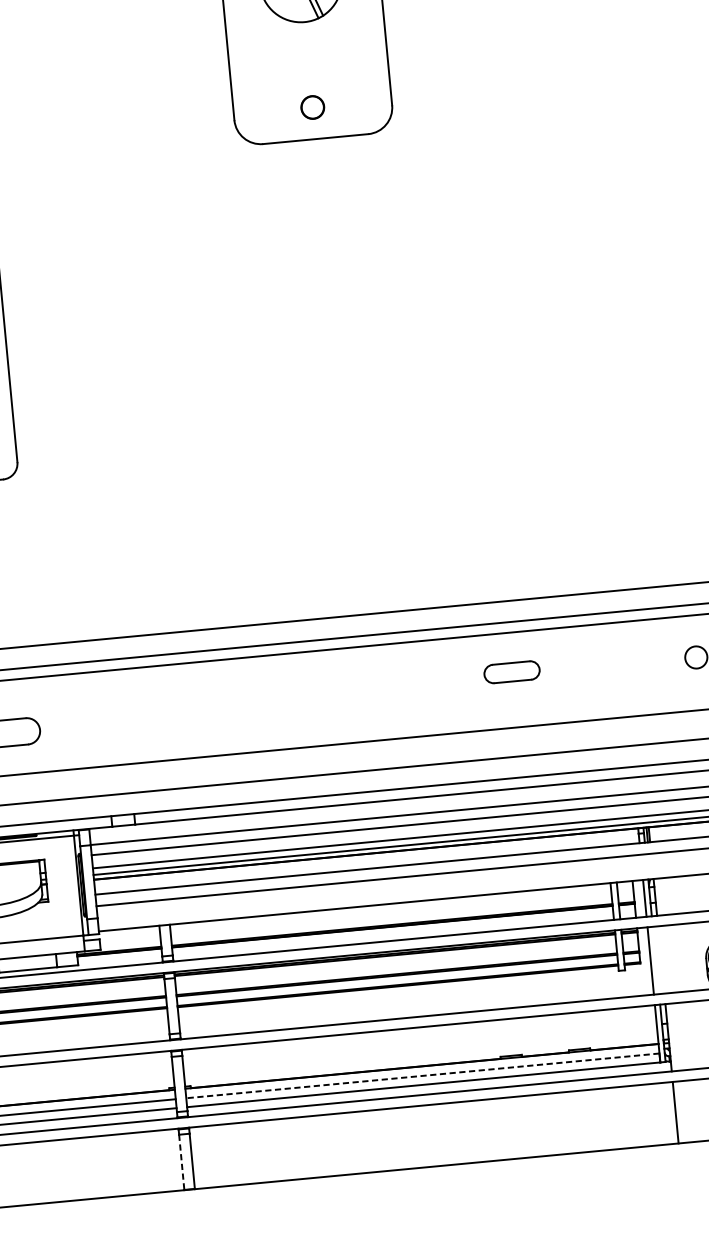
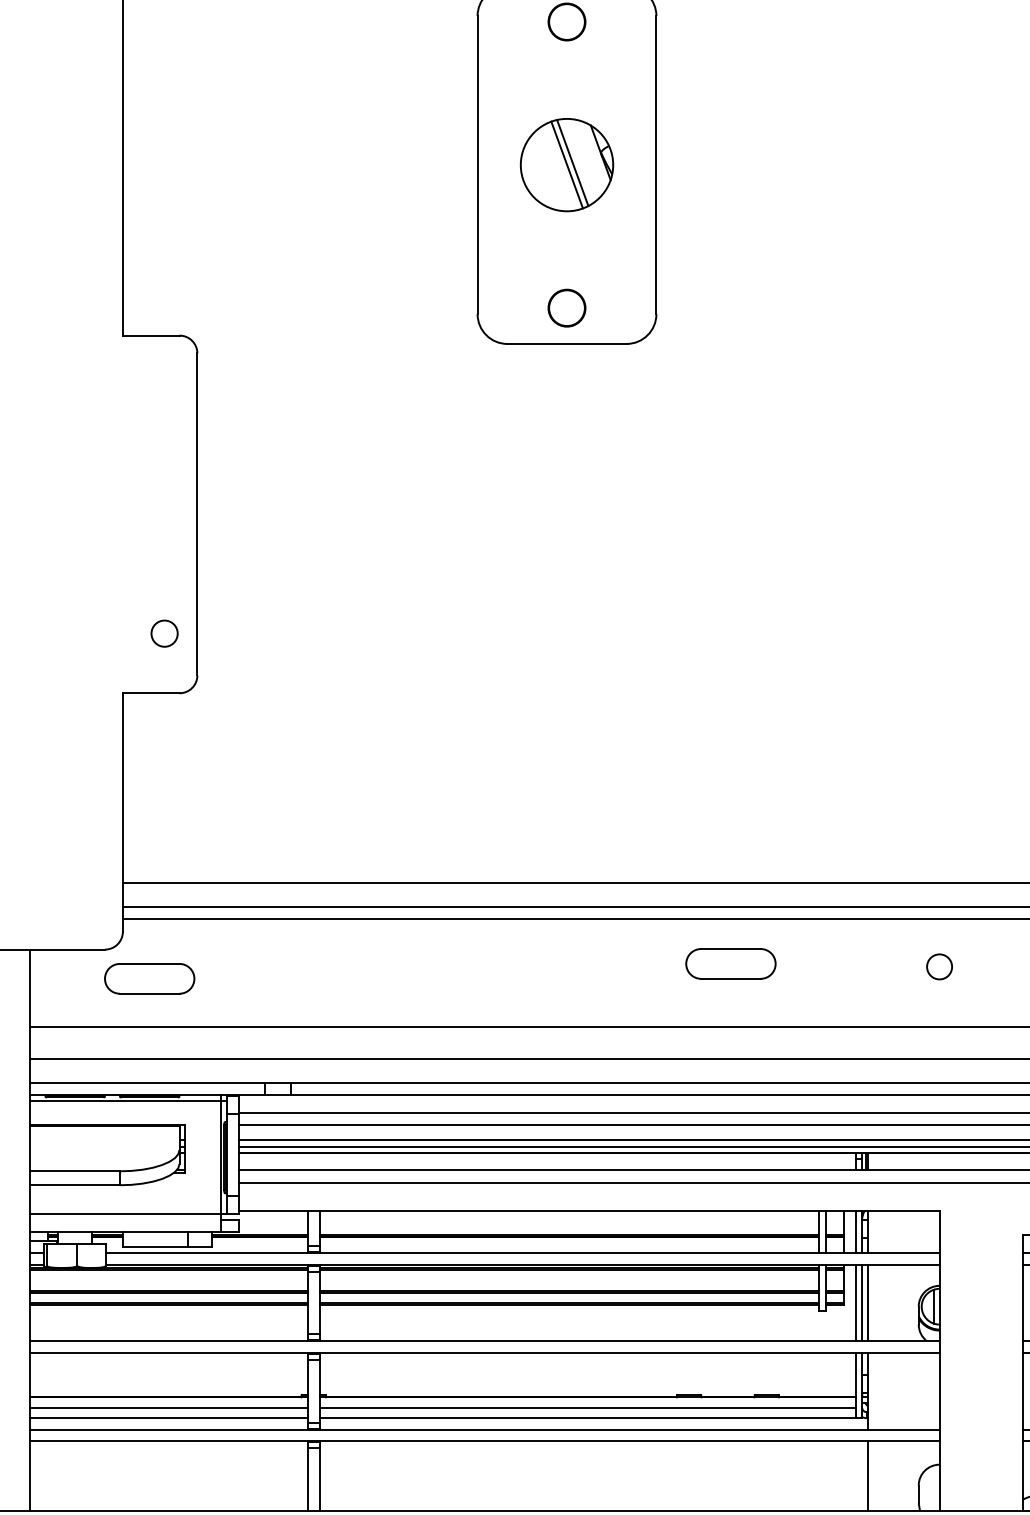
part: (312, 107) -> (566, 307), size x1.43
part: (511, 671) -> (730, 963), size x1.43
line: (656, 959) -> (862, 1302), added
line: (661, 959) -> (868, 1302), added
line: (422, 1076) -> (587, 1408), dashed -> solid
line: (181, 1163) -> (307, 1480), dashed -> solid

